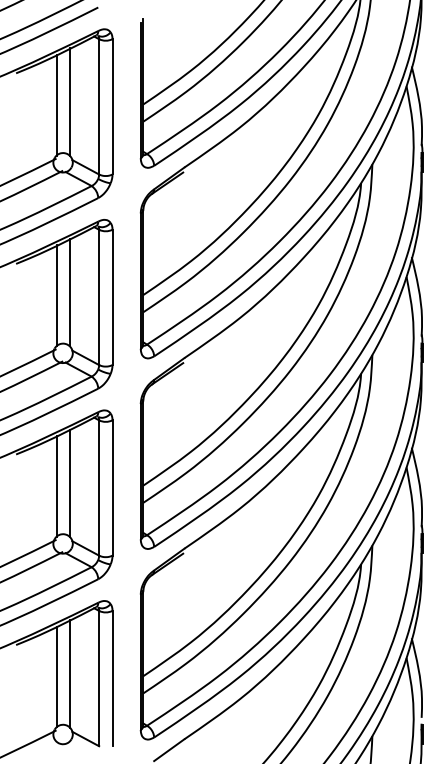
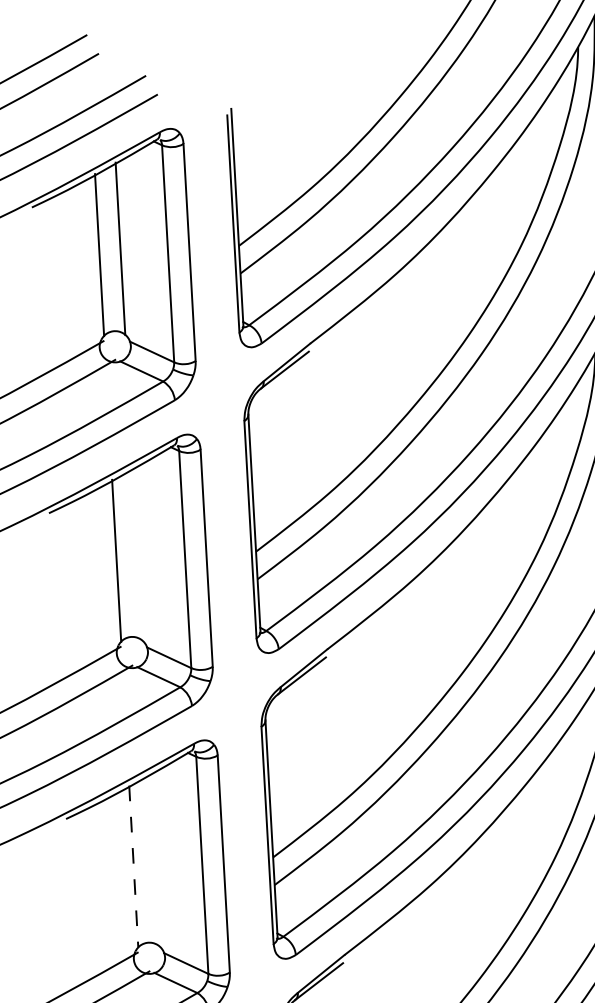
line: (69, 292) -> (137, 554), removed
line: (69, 483) -> (154, 860), removed
line: (56, 486) -> (133, 866), solid -> dashed

